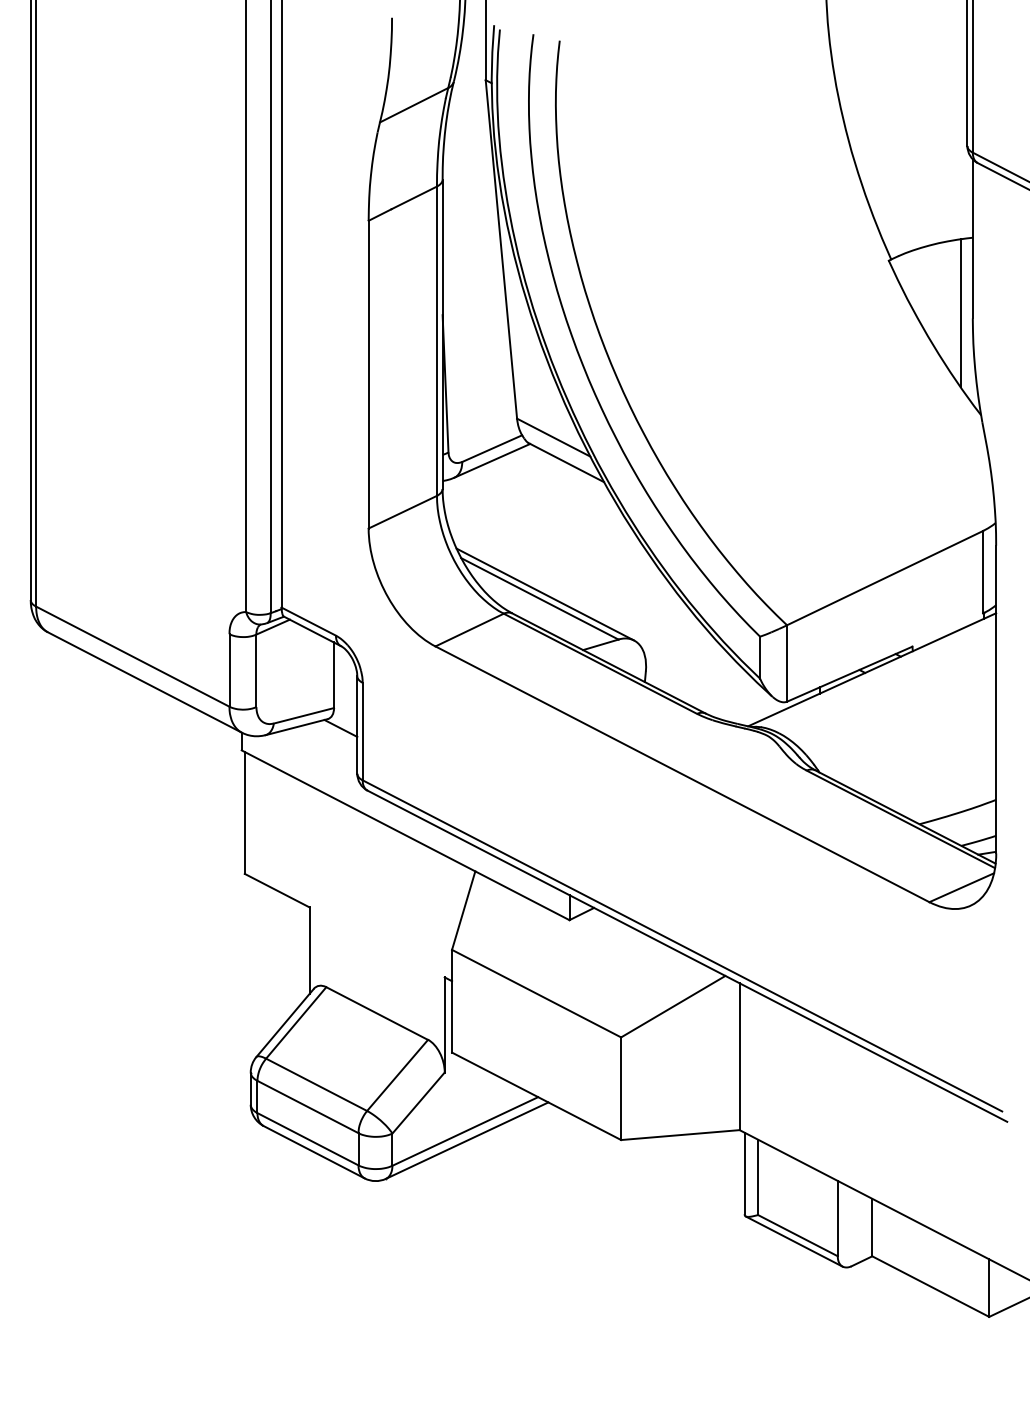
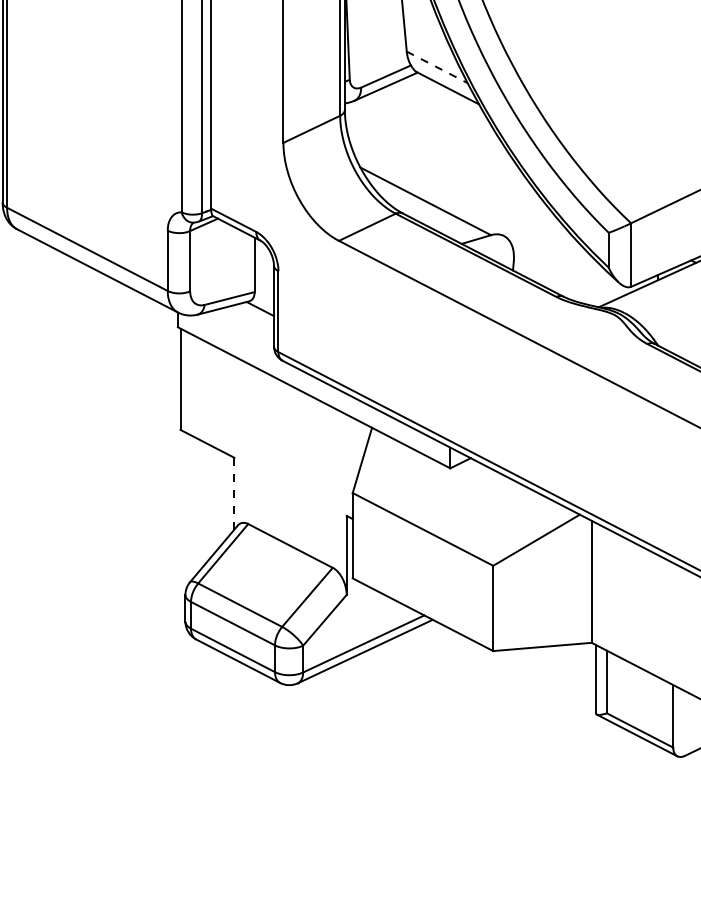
line: (554, 437) -> (437, 67), solid -> dashed
line: (545, 594) -> (430, 197), removed
line: (309, 950) -> (234, 493), solid -> dashed

